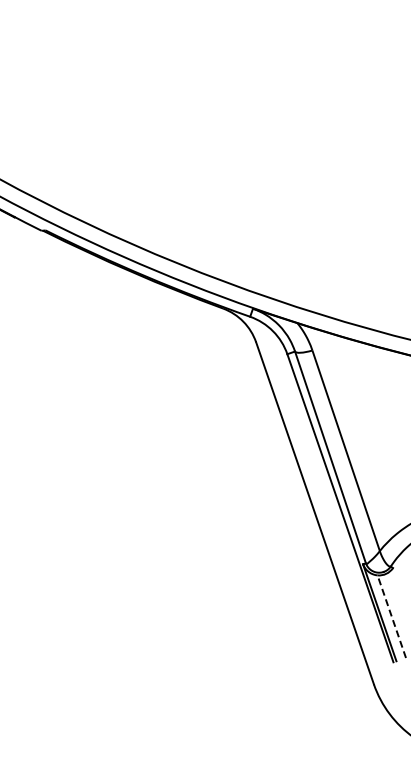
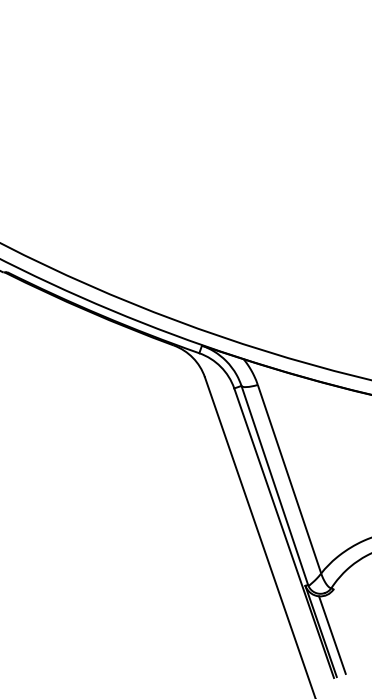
line: (391, 616) -> (332, 634), dashed -> solid

